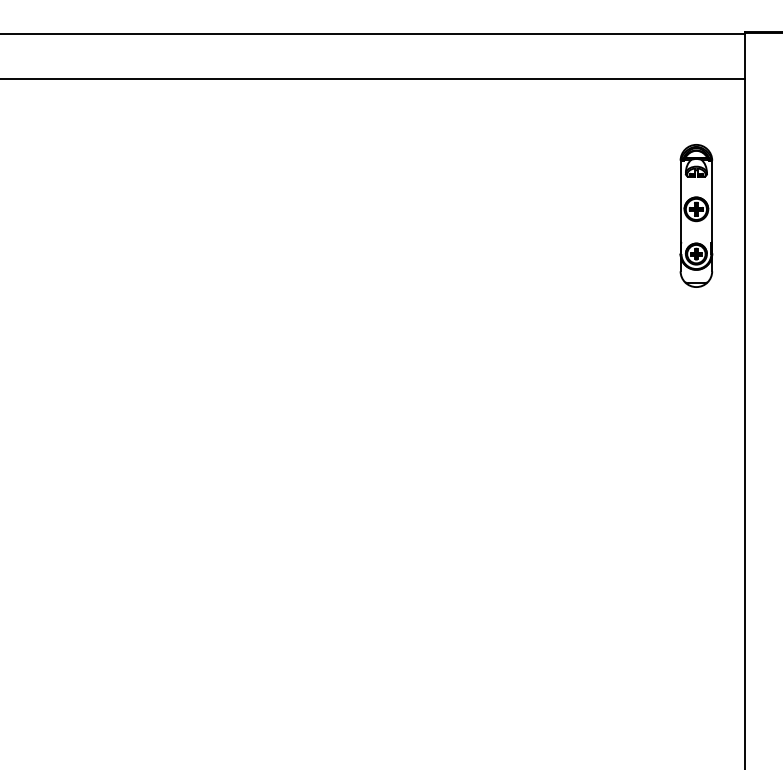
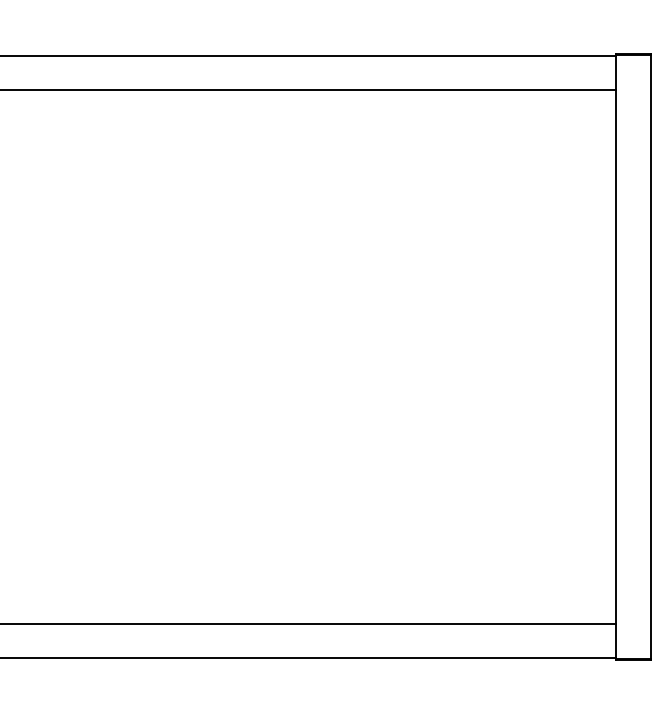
part: (696, 214) -> (578, 194), removed

